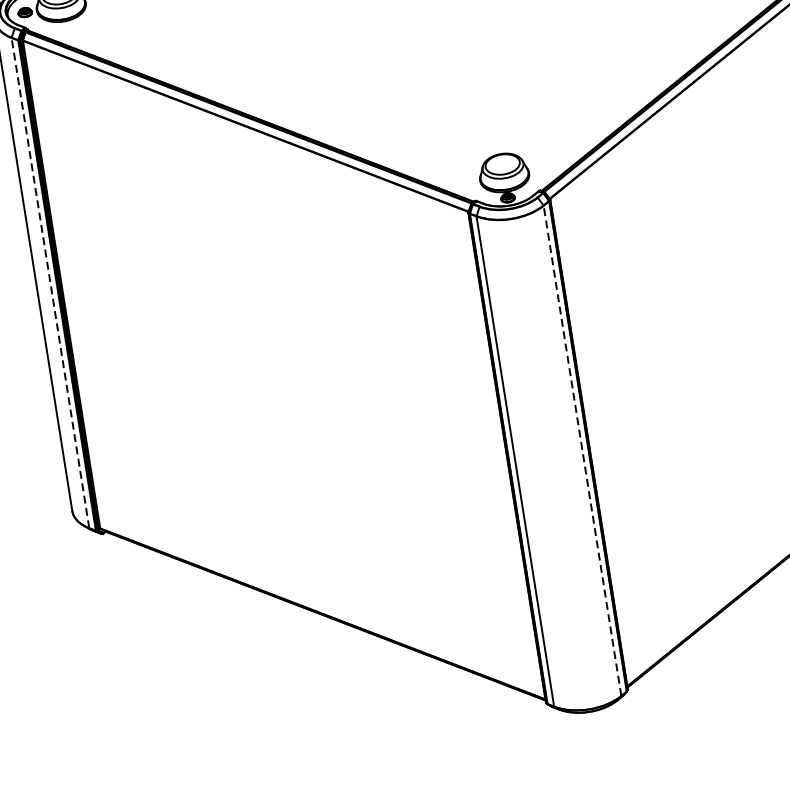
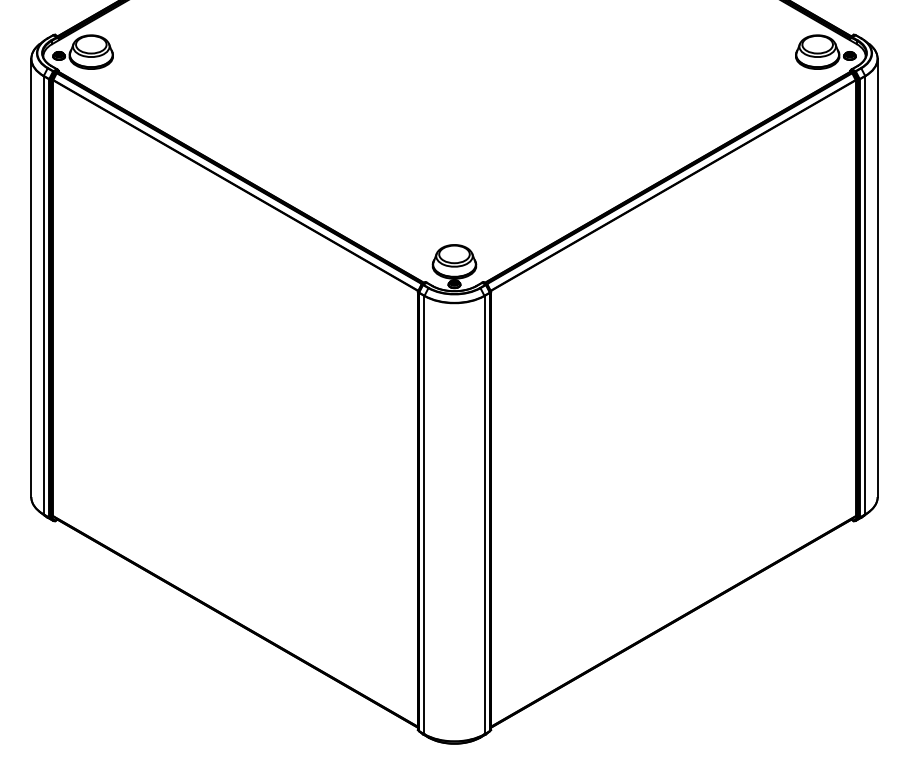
line: (50, 282) -> (43, 294), dashed -> solid
line: (582, 450) -> (484, 514), dashed -> solid

